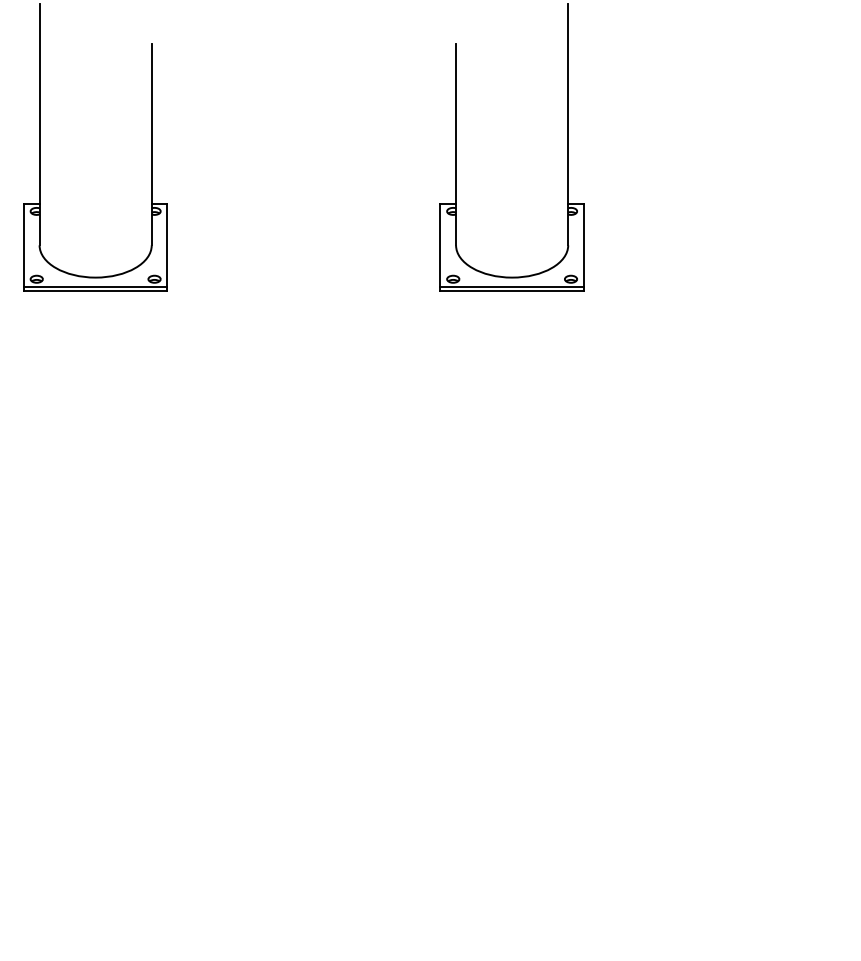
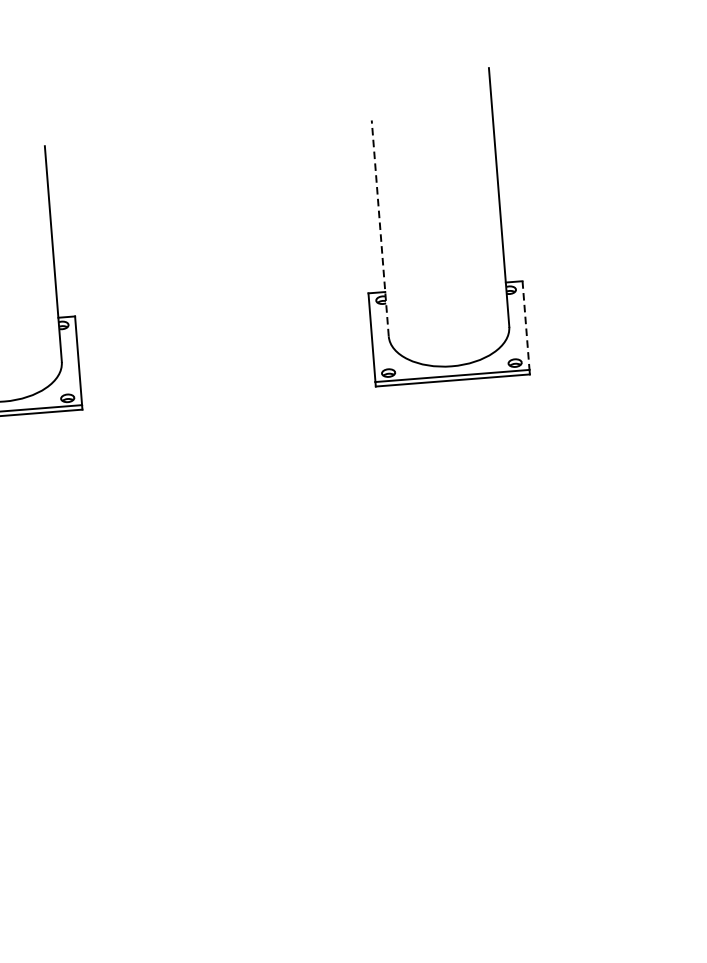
line: (456, 144) -> (380, 228), solid -> dashed
line: (583, 245) -> (525, 325), solid -> dashed

